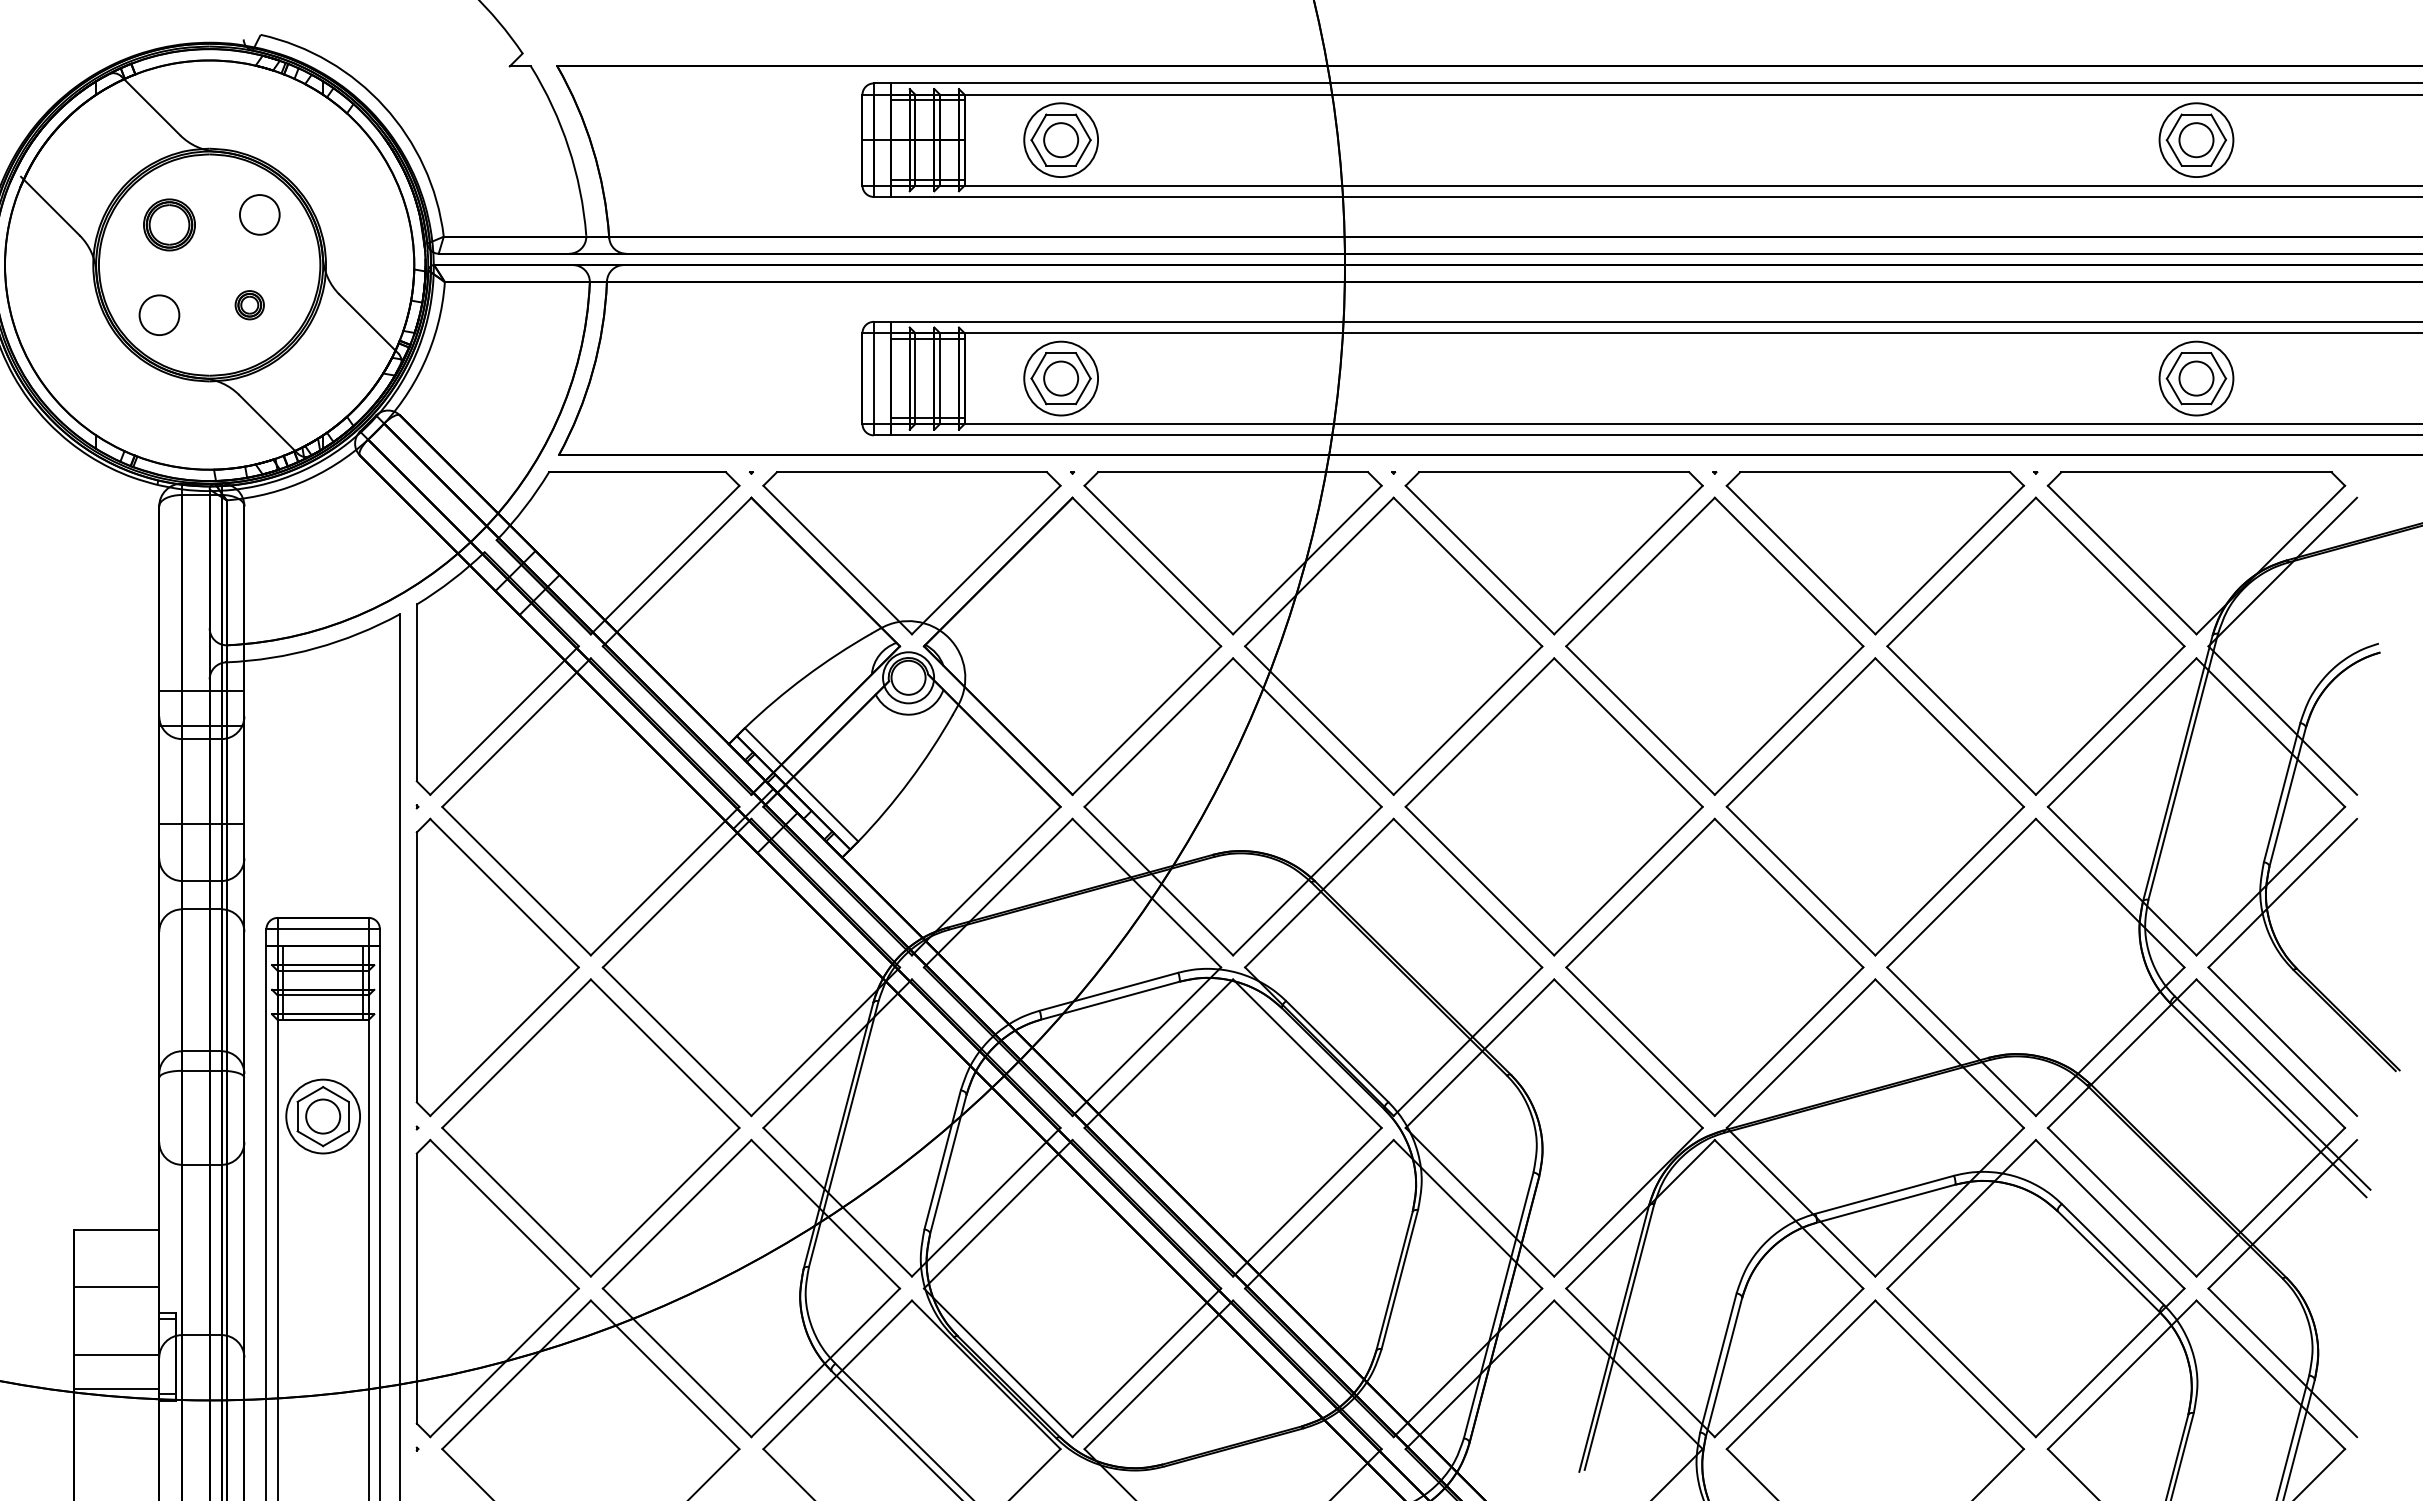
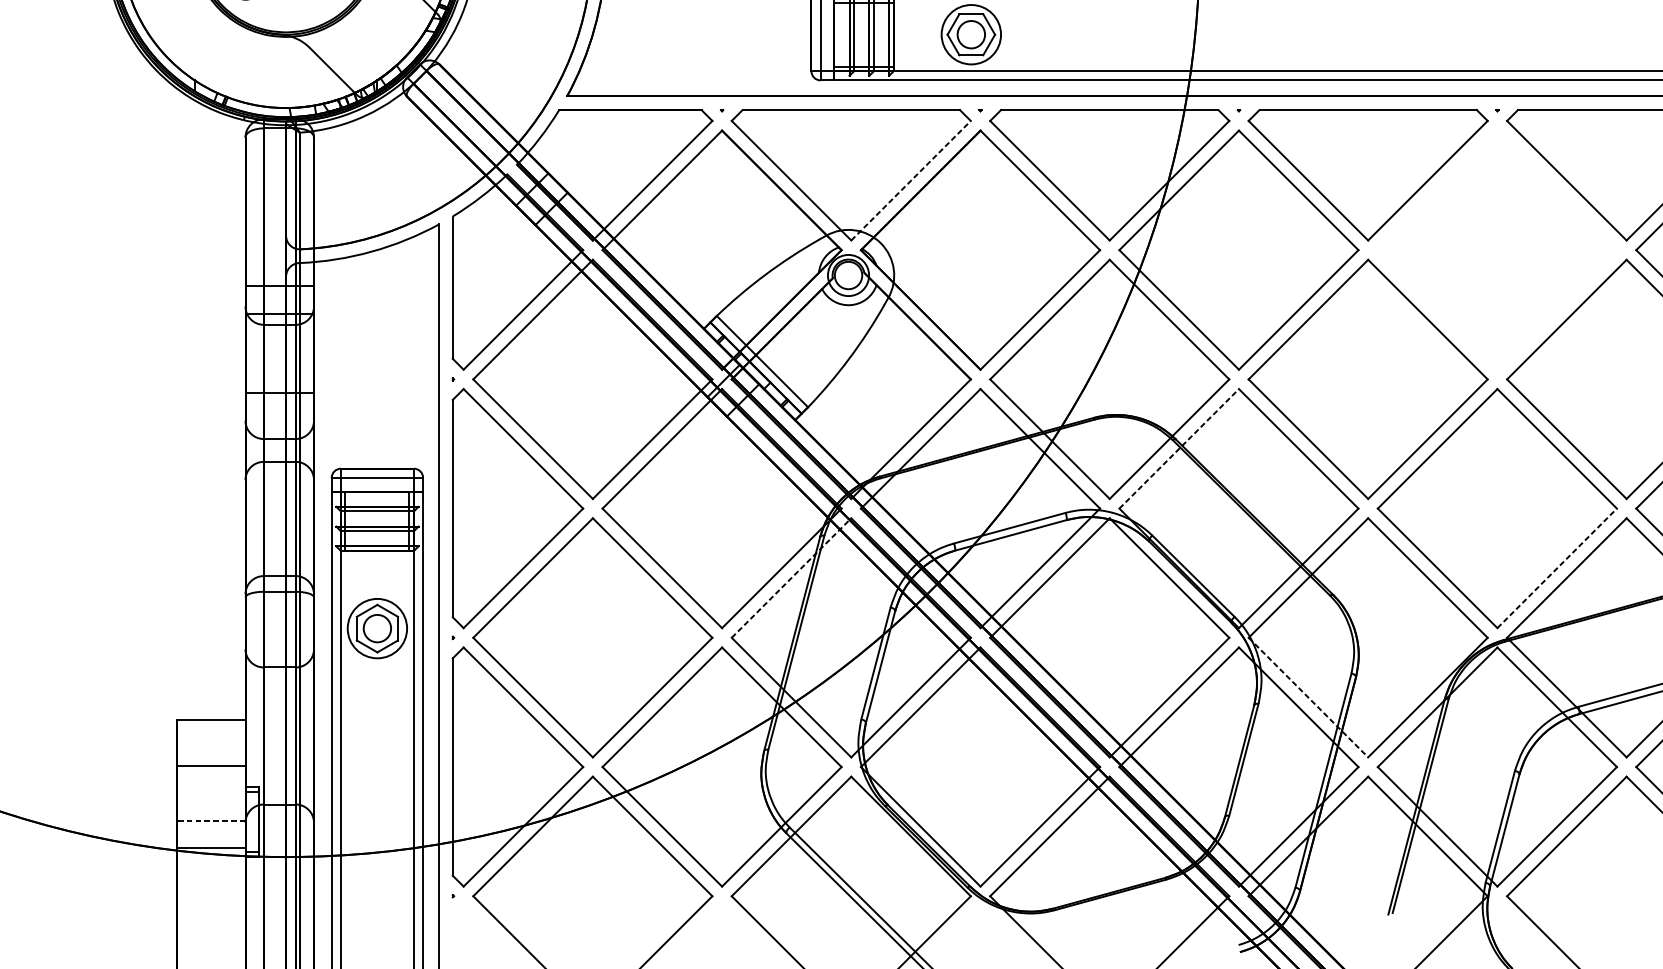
line: (986, 559) -> (911, 180), solid -> dashed
part: (1714, 645) -> (1497, 249), removed
line: (1319, 892) -> (1179, 448), solid -> dashed
line: (1789, 1041) -> (1557, 568), solid -> dashed
line: (838, 1053) -> (792, 577), solid -> dashed
line: (1480, 1202) -> (1308, 697), solid -> dashed
line: (116, 1354) -> (211, 820), solid -> dashed

